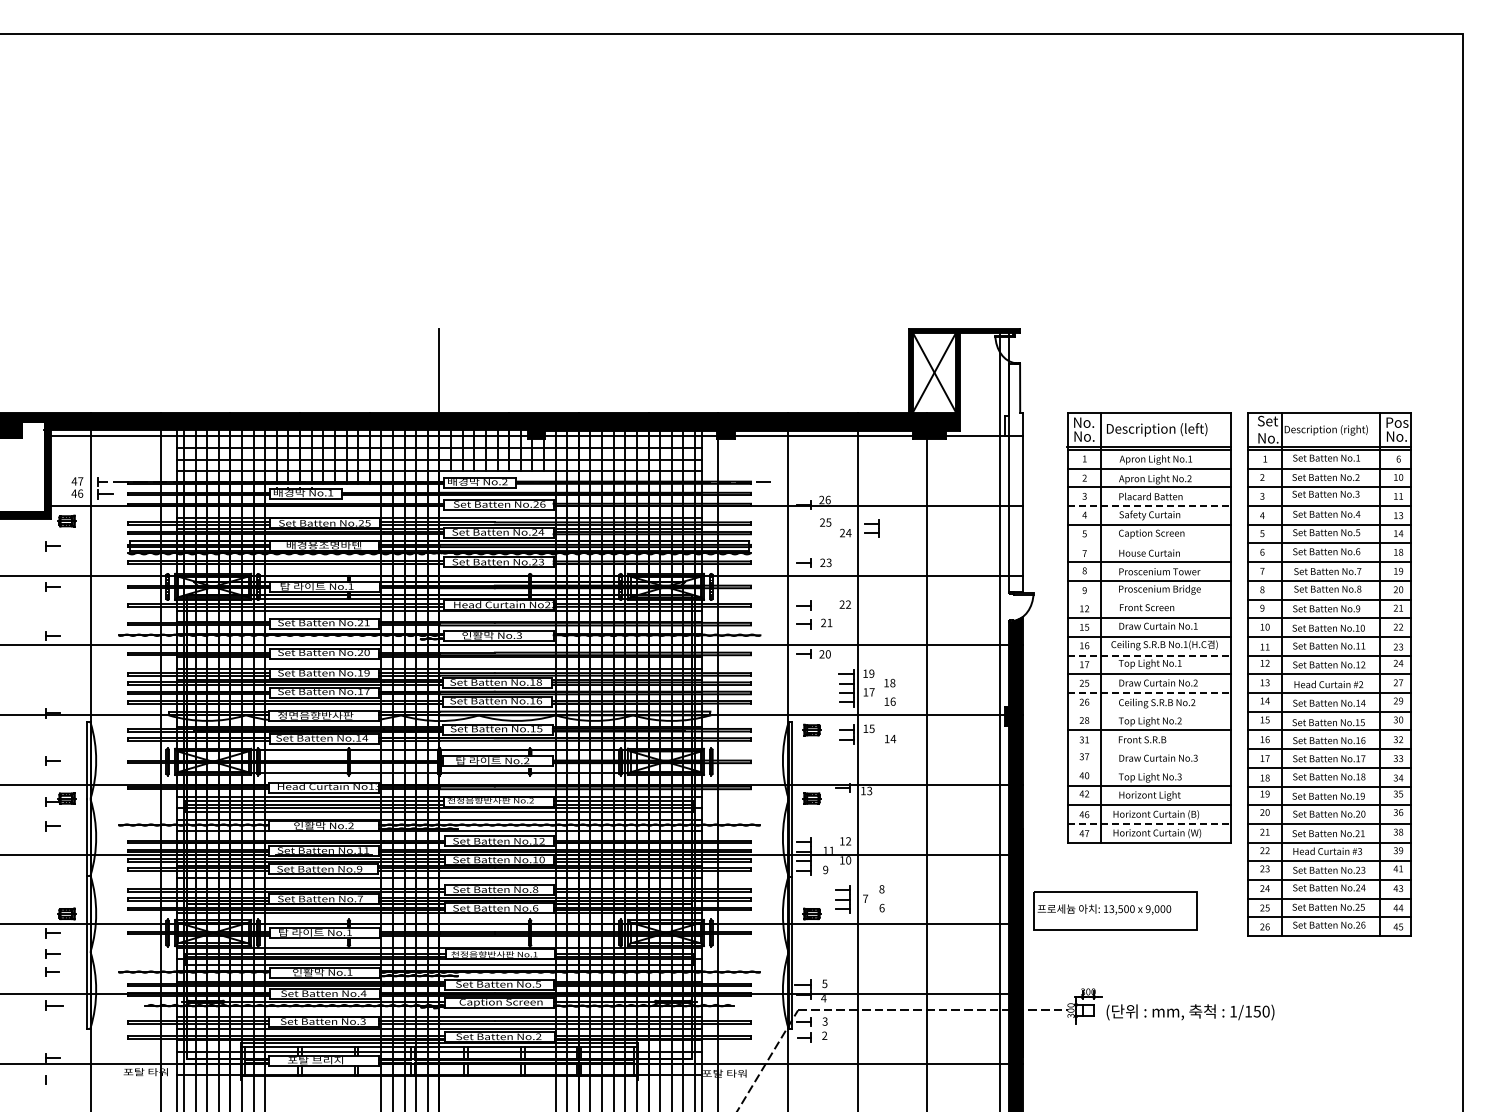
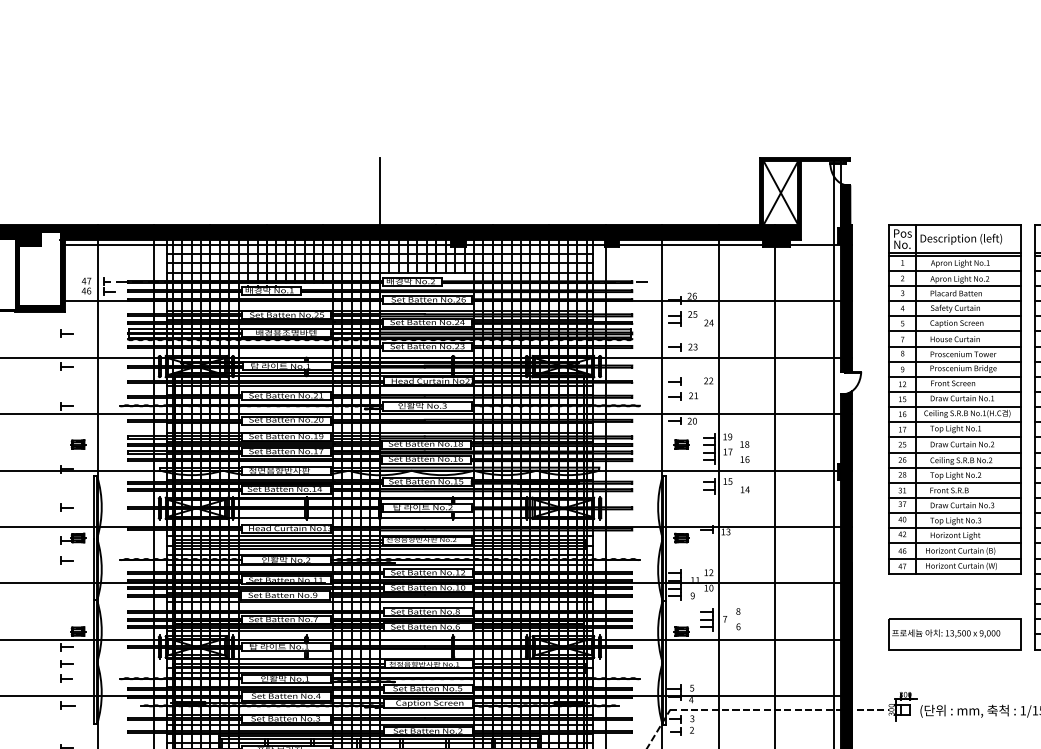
text: (1085, 422) -> (903, 233), No. -> Pos
fill: (1013, 478) -> (844, 278), added
line: (1149, 506) -> (955, 301), dashed -> solid
part: (66, 520) -> (77, 444), moved
part: (871, 528) -> (674, 319), moved
line: (1148, 543) -> (954, 331), added
line: (1148, 599) -> (954, 376), added
line: (1149, 655) -> (955, 422), dashed -> solid
line: (1149, 692) -> (955, 452), dashed -> solid
line: (1148, 711) -> (954, 467), added
part: (811, 729) -> (681, 444), moved
line: (1148, 749) -> (954, 498), added
line: (1148, 767) -> (954, 512), added
line: (1149, 823) -> (955, 558), dashed -> solid
part: (1115, 910) -> (955, 634), moved

